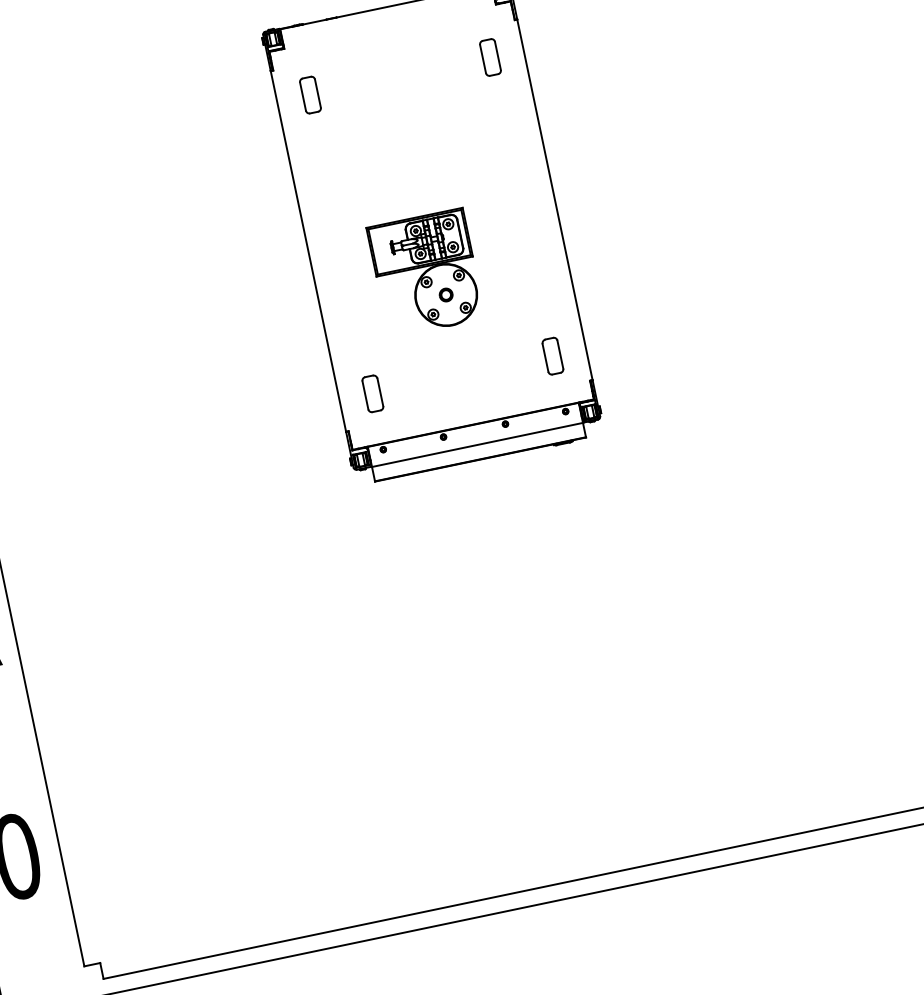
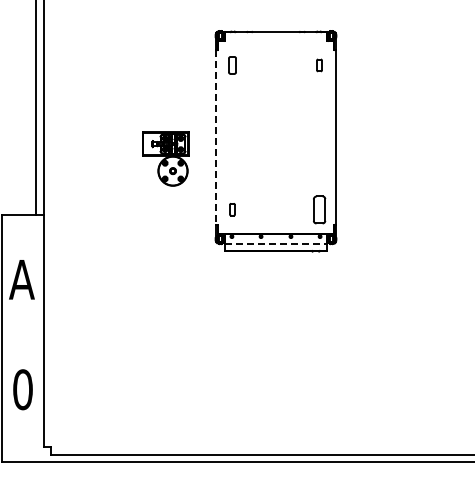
part: (490, 57) -> (319, 65), size x0.7
line: (308, 253) -> (216, 138), solid -> dashed
part: (425, 272) -> (165, 158), moved
part: (552, 355) -> (319, 209), size x1.6
part: (372, 393) -> (232, 209), size x0.7
line: (478, 444) -> (276, 243), solid -> dashed

